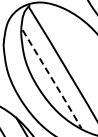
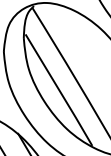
line: (52, 79) -> (59, 90), dashed -> solid

